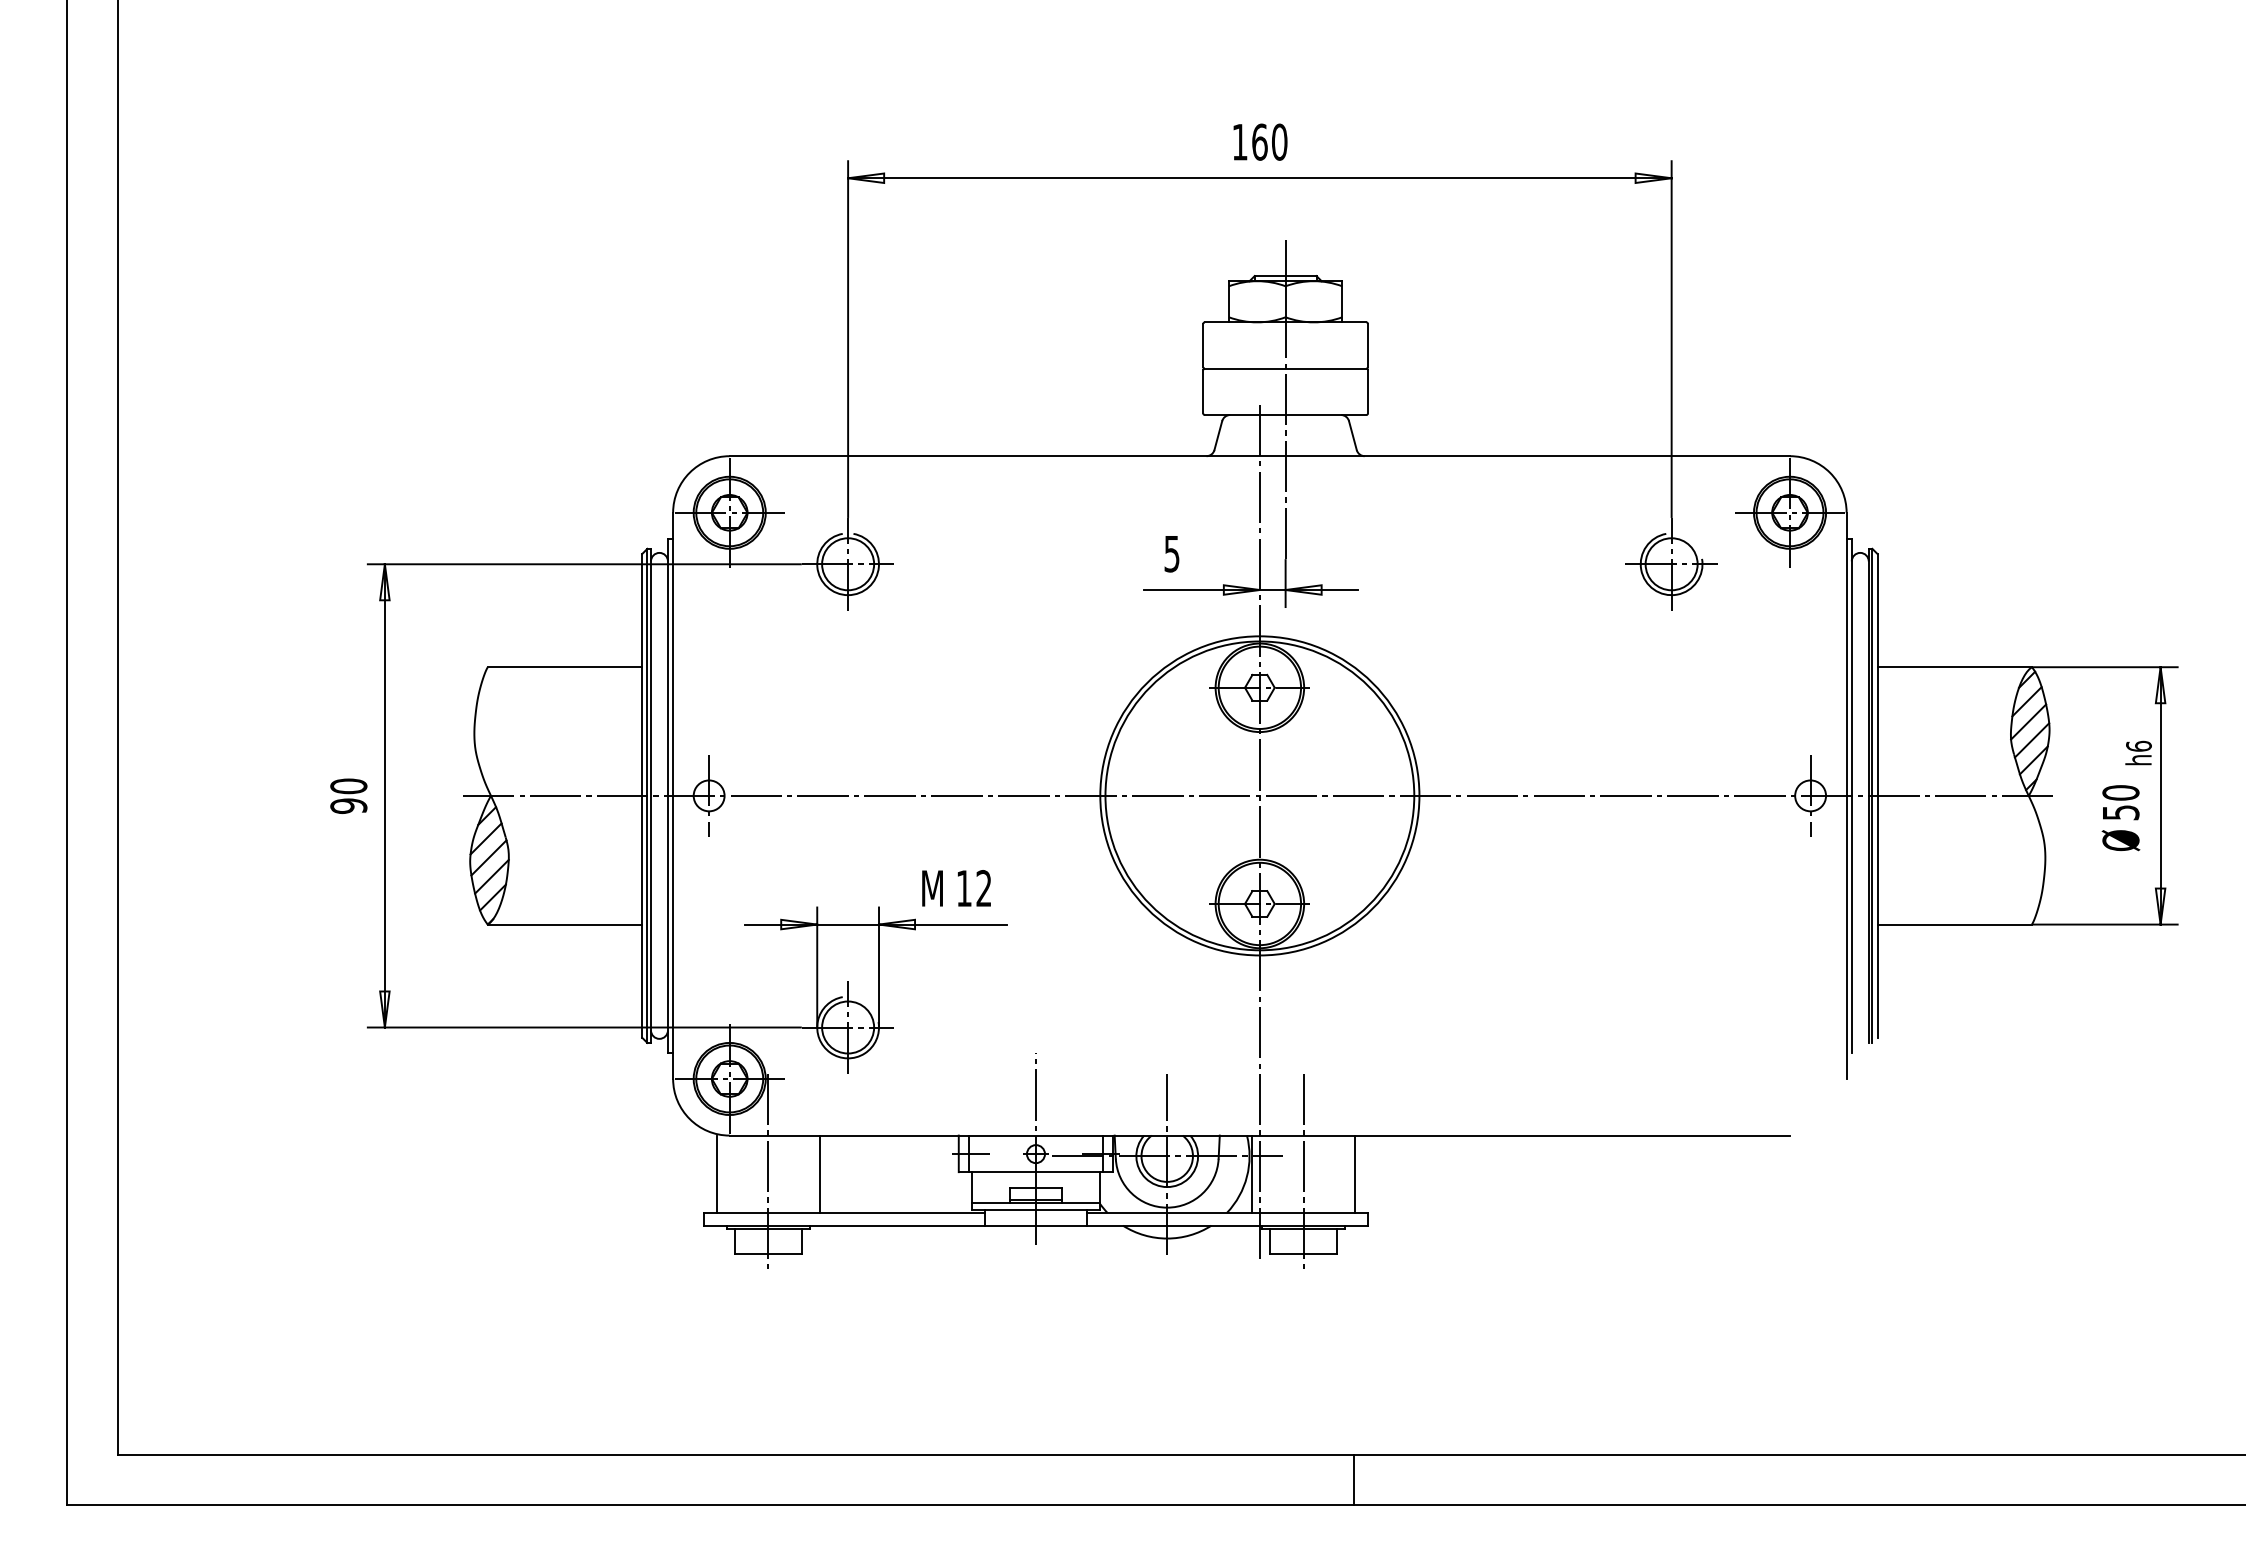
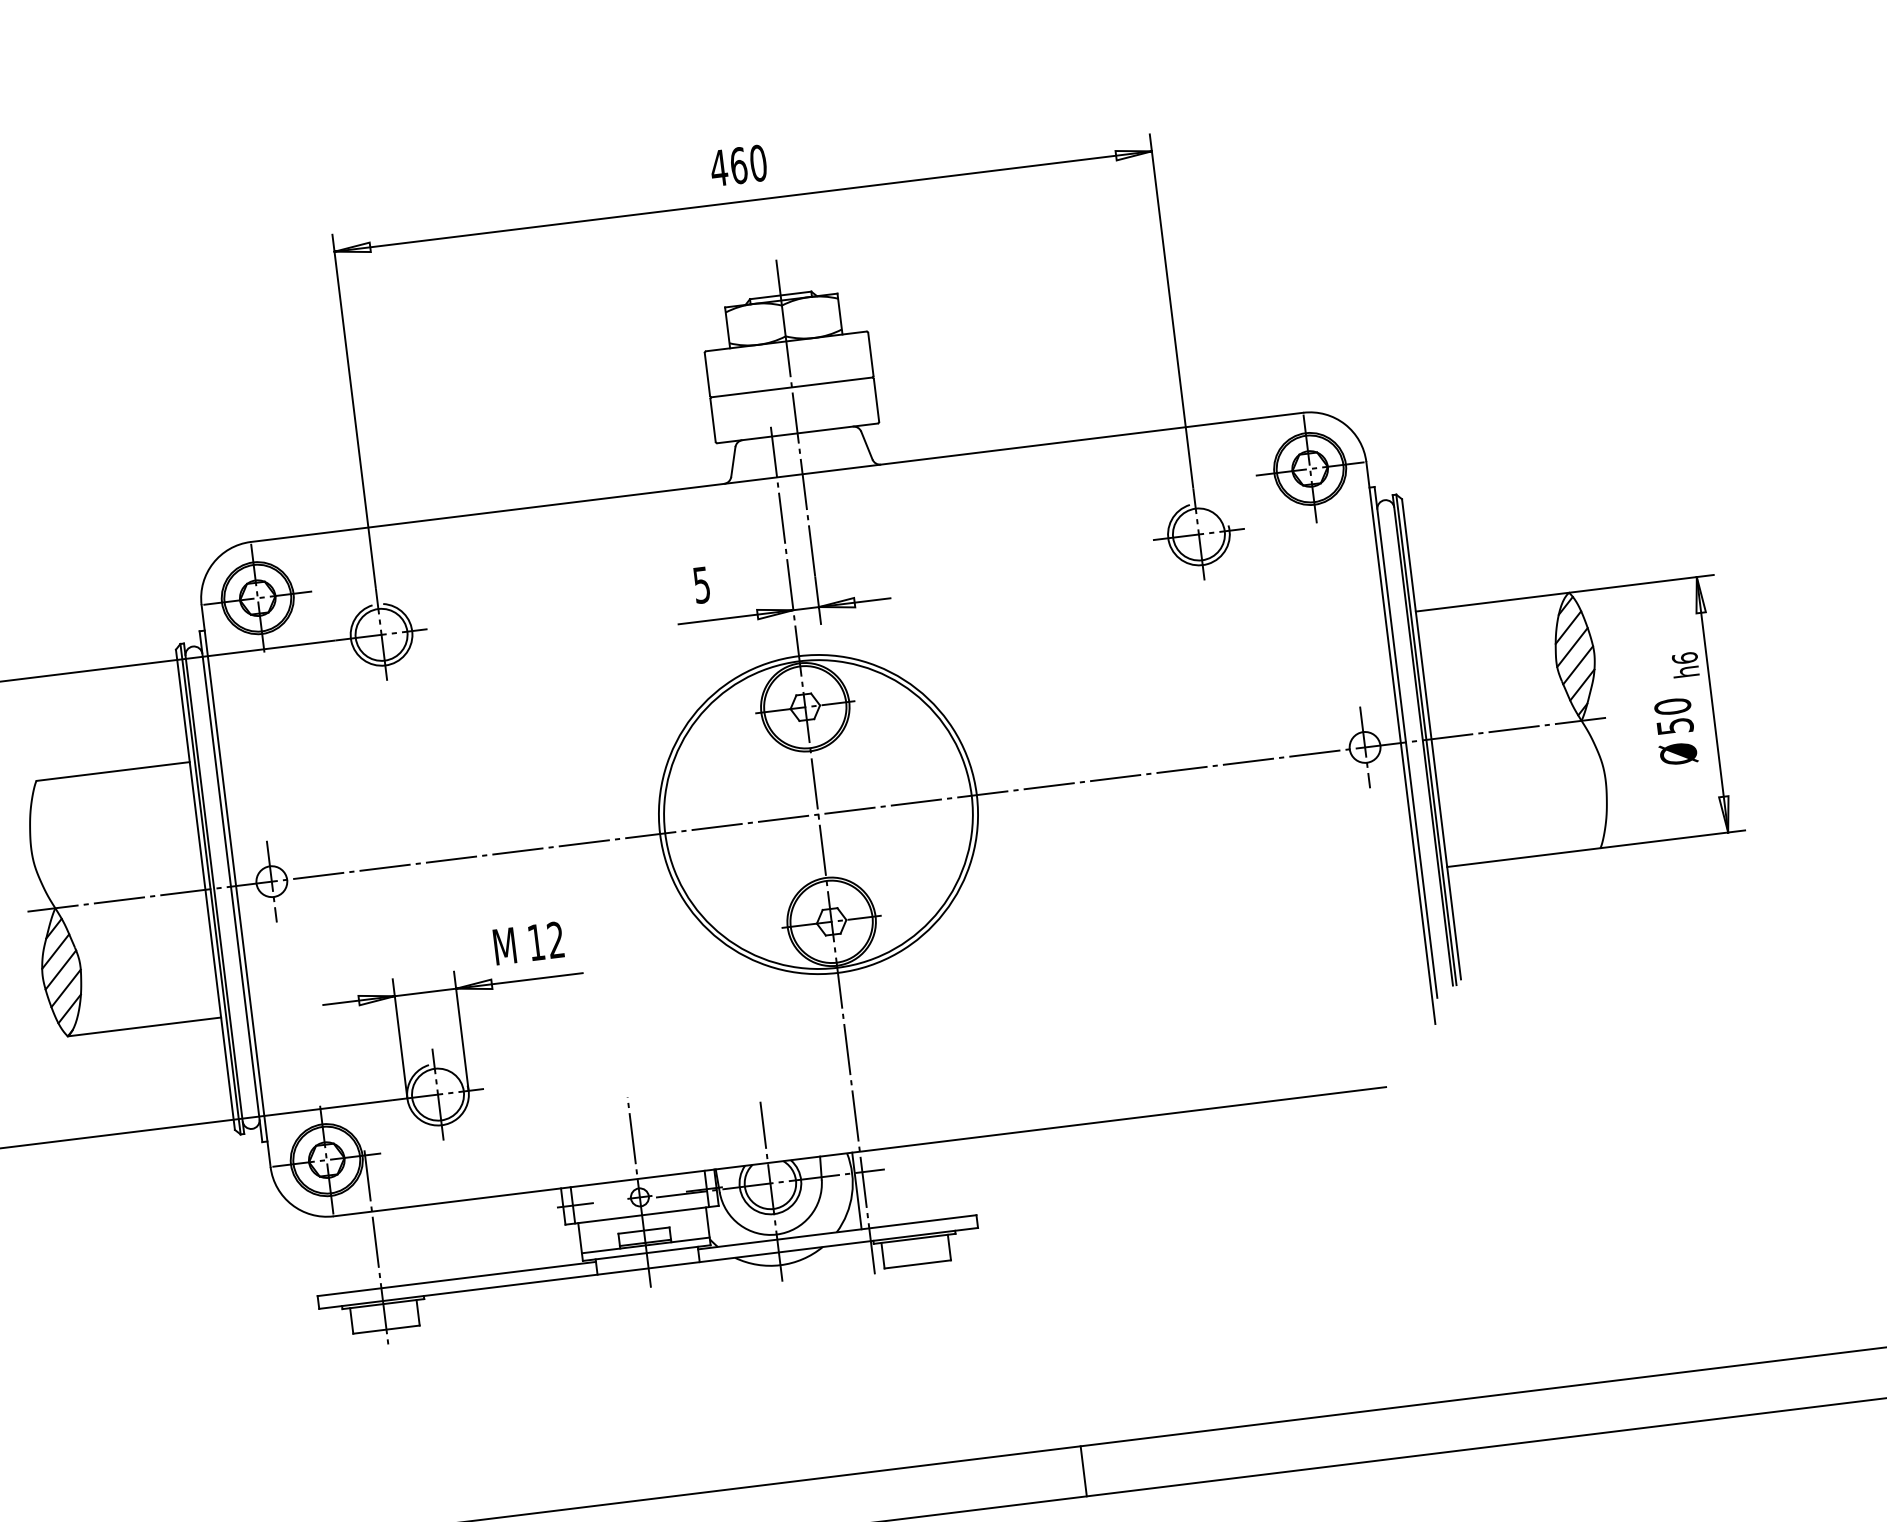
text: (1239, 142) -> (718, 168), 160 -> 460
line: (1303, 1171) -> (907, 1182), removed
line: (716, 1173) -> (325, 1255), removed
line: (819, 1173) -> (427, 1243), removed
line: (1355, 1173) -> (959, 1177), removed
line: (1354, 1479) -> (1084, 1470), moved

